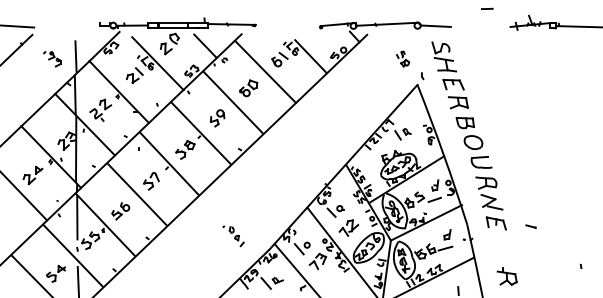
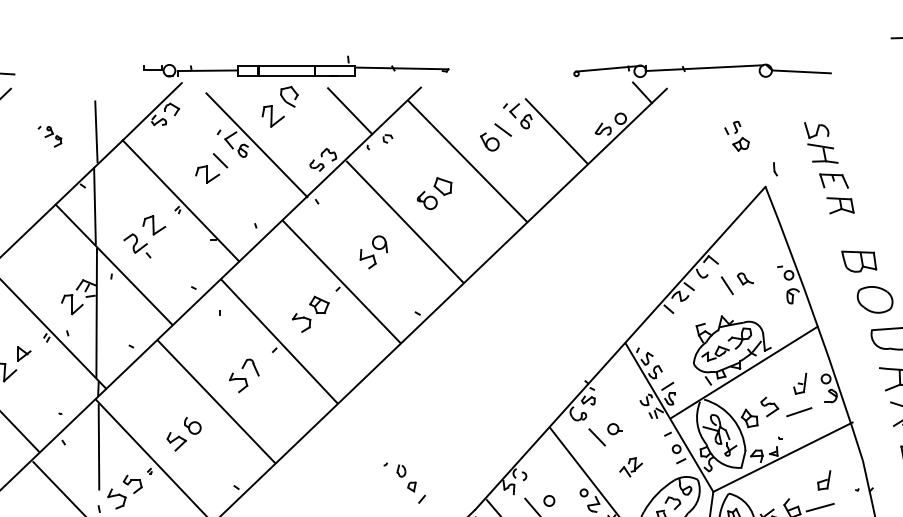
part: (52, 59) -> (50, 137), size x0.7
part: (449, 75) -> (828, 168), size x0.7
part: (348, 227) -> (630, 466), size x0.6

